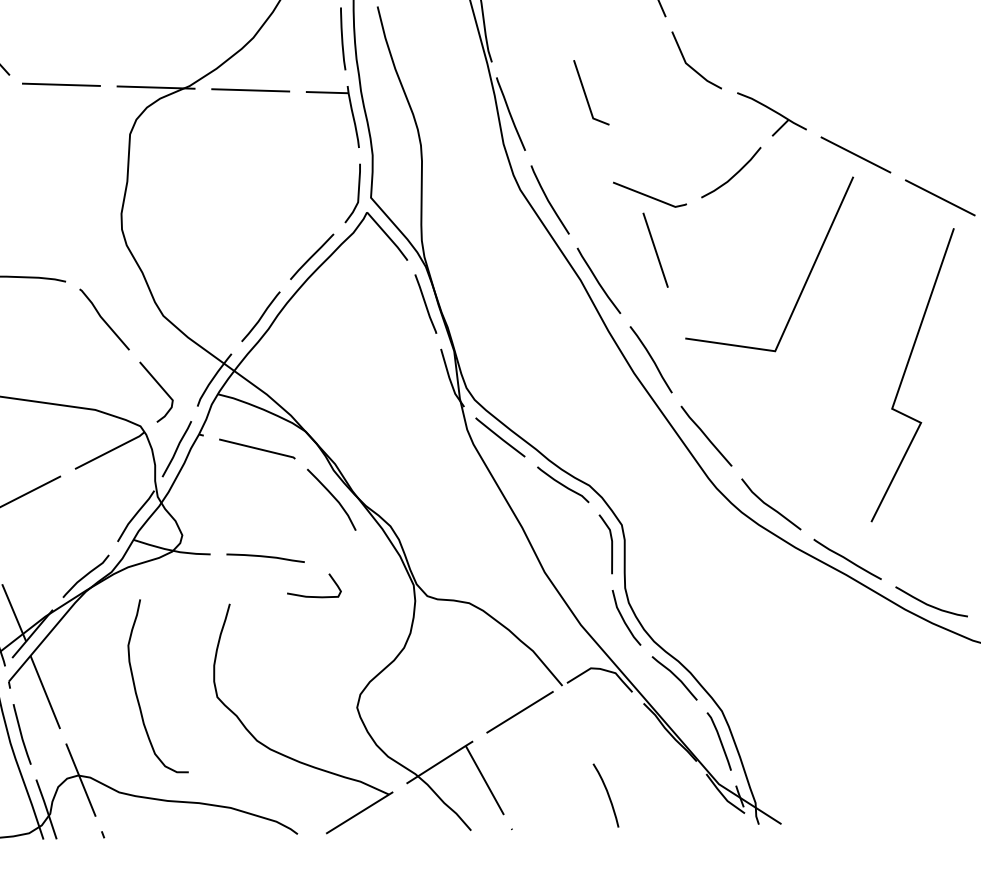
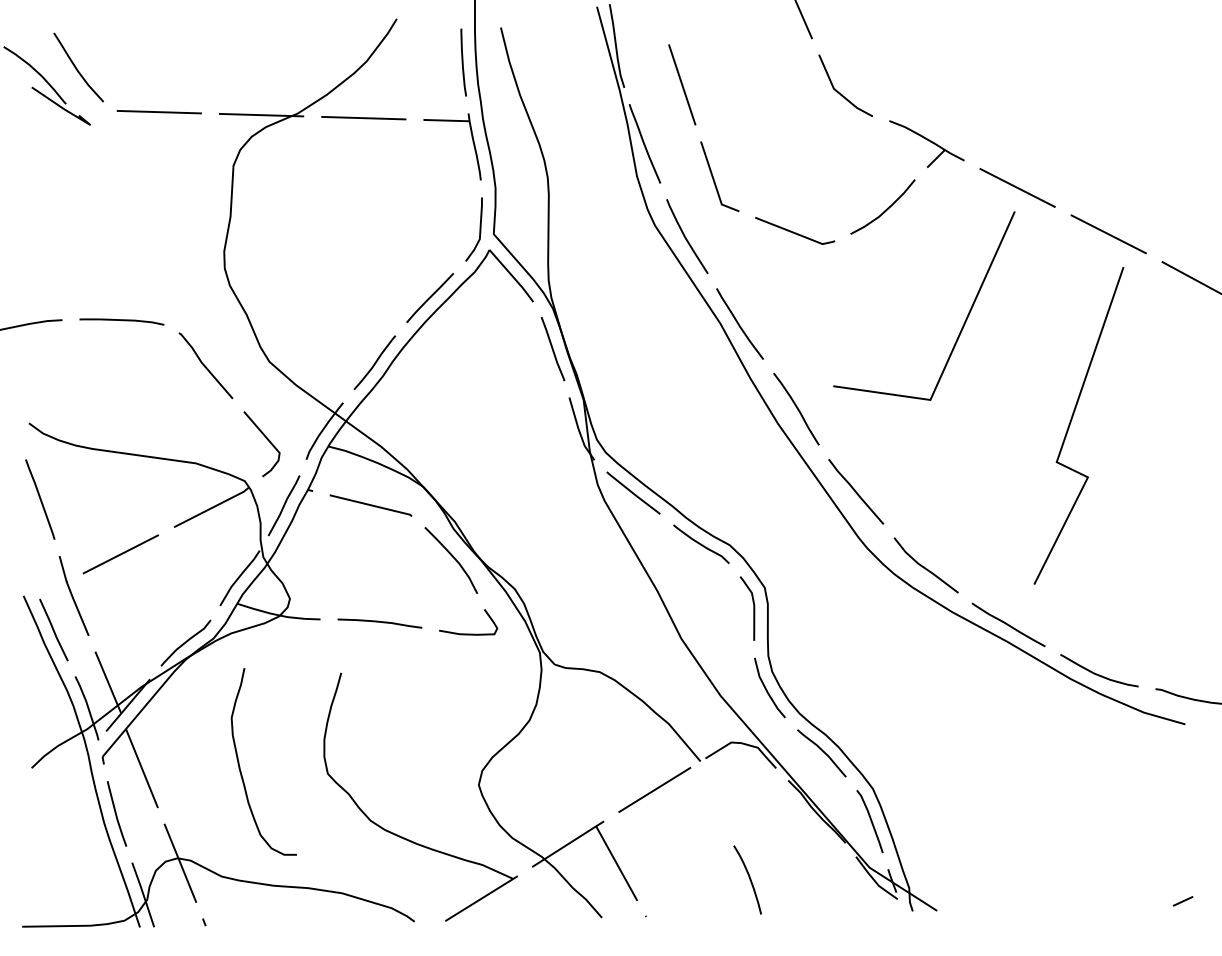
line: (586, 94) -> (714, 178), moved
line: (655, 249) -> (682, 84), moved
curve: (314, 596) -> (468, 633), moved

